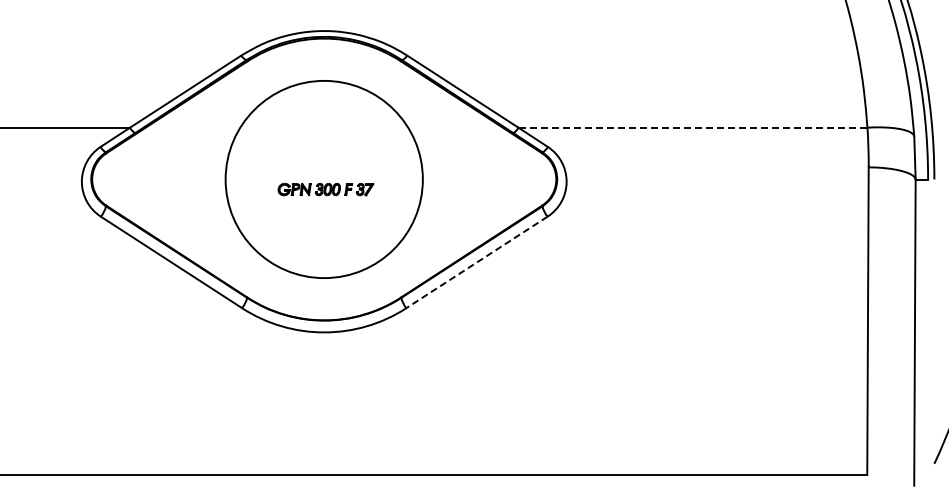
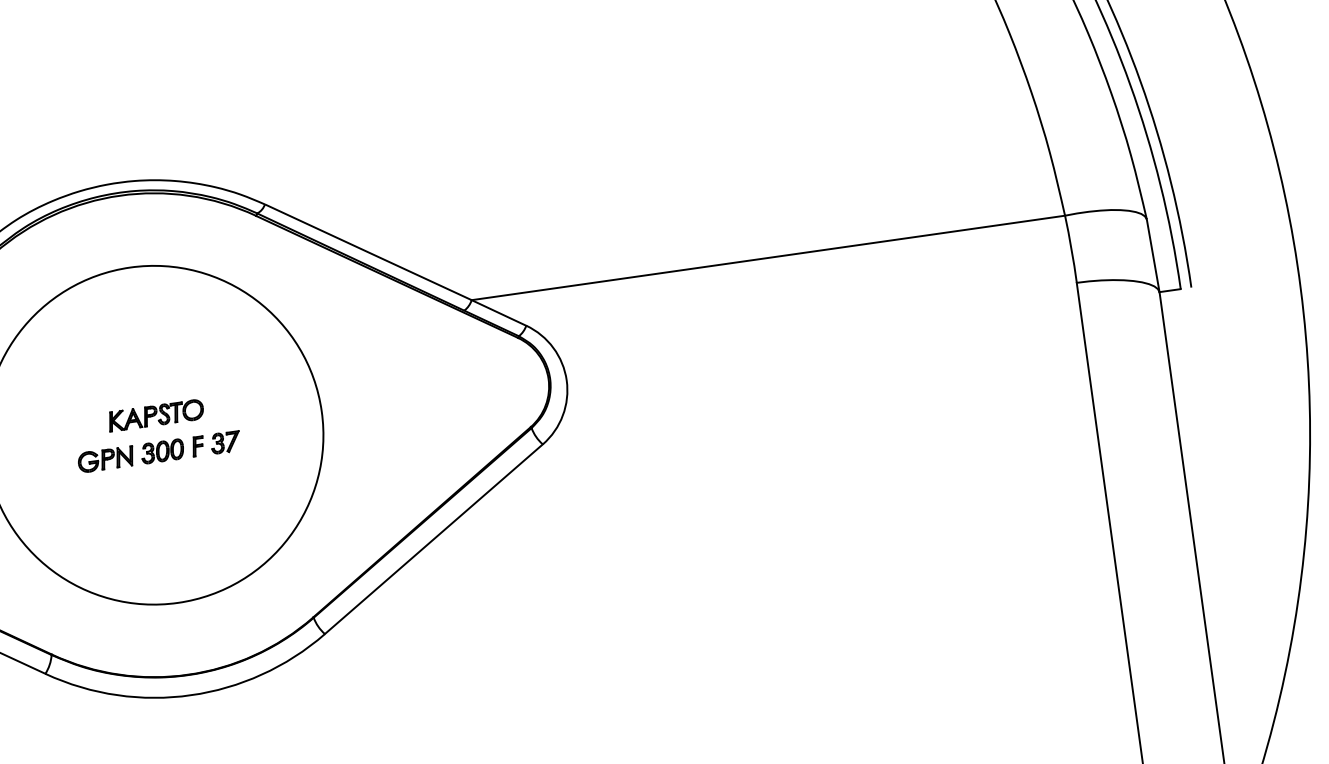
line: (692, 127) -> (767, 257), dashed -> solid
part: (326, 167) -> (154, 414), added
line: (476, 262) -> (432, 539), dashed -> solid

